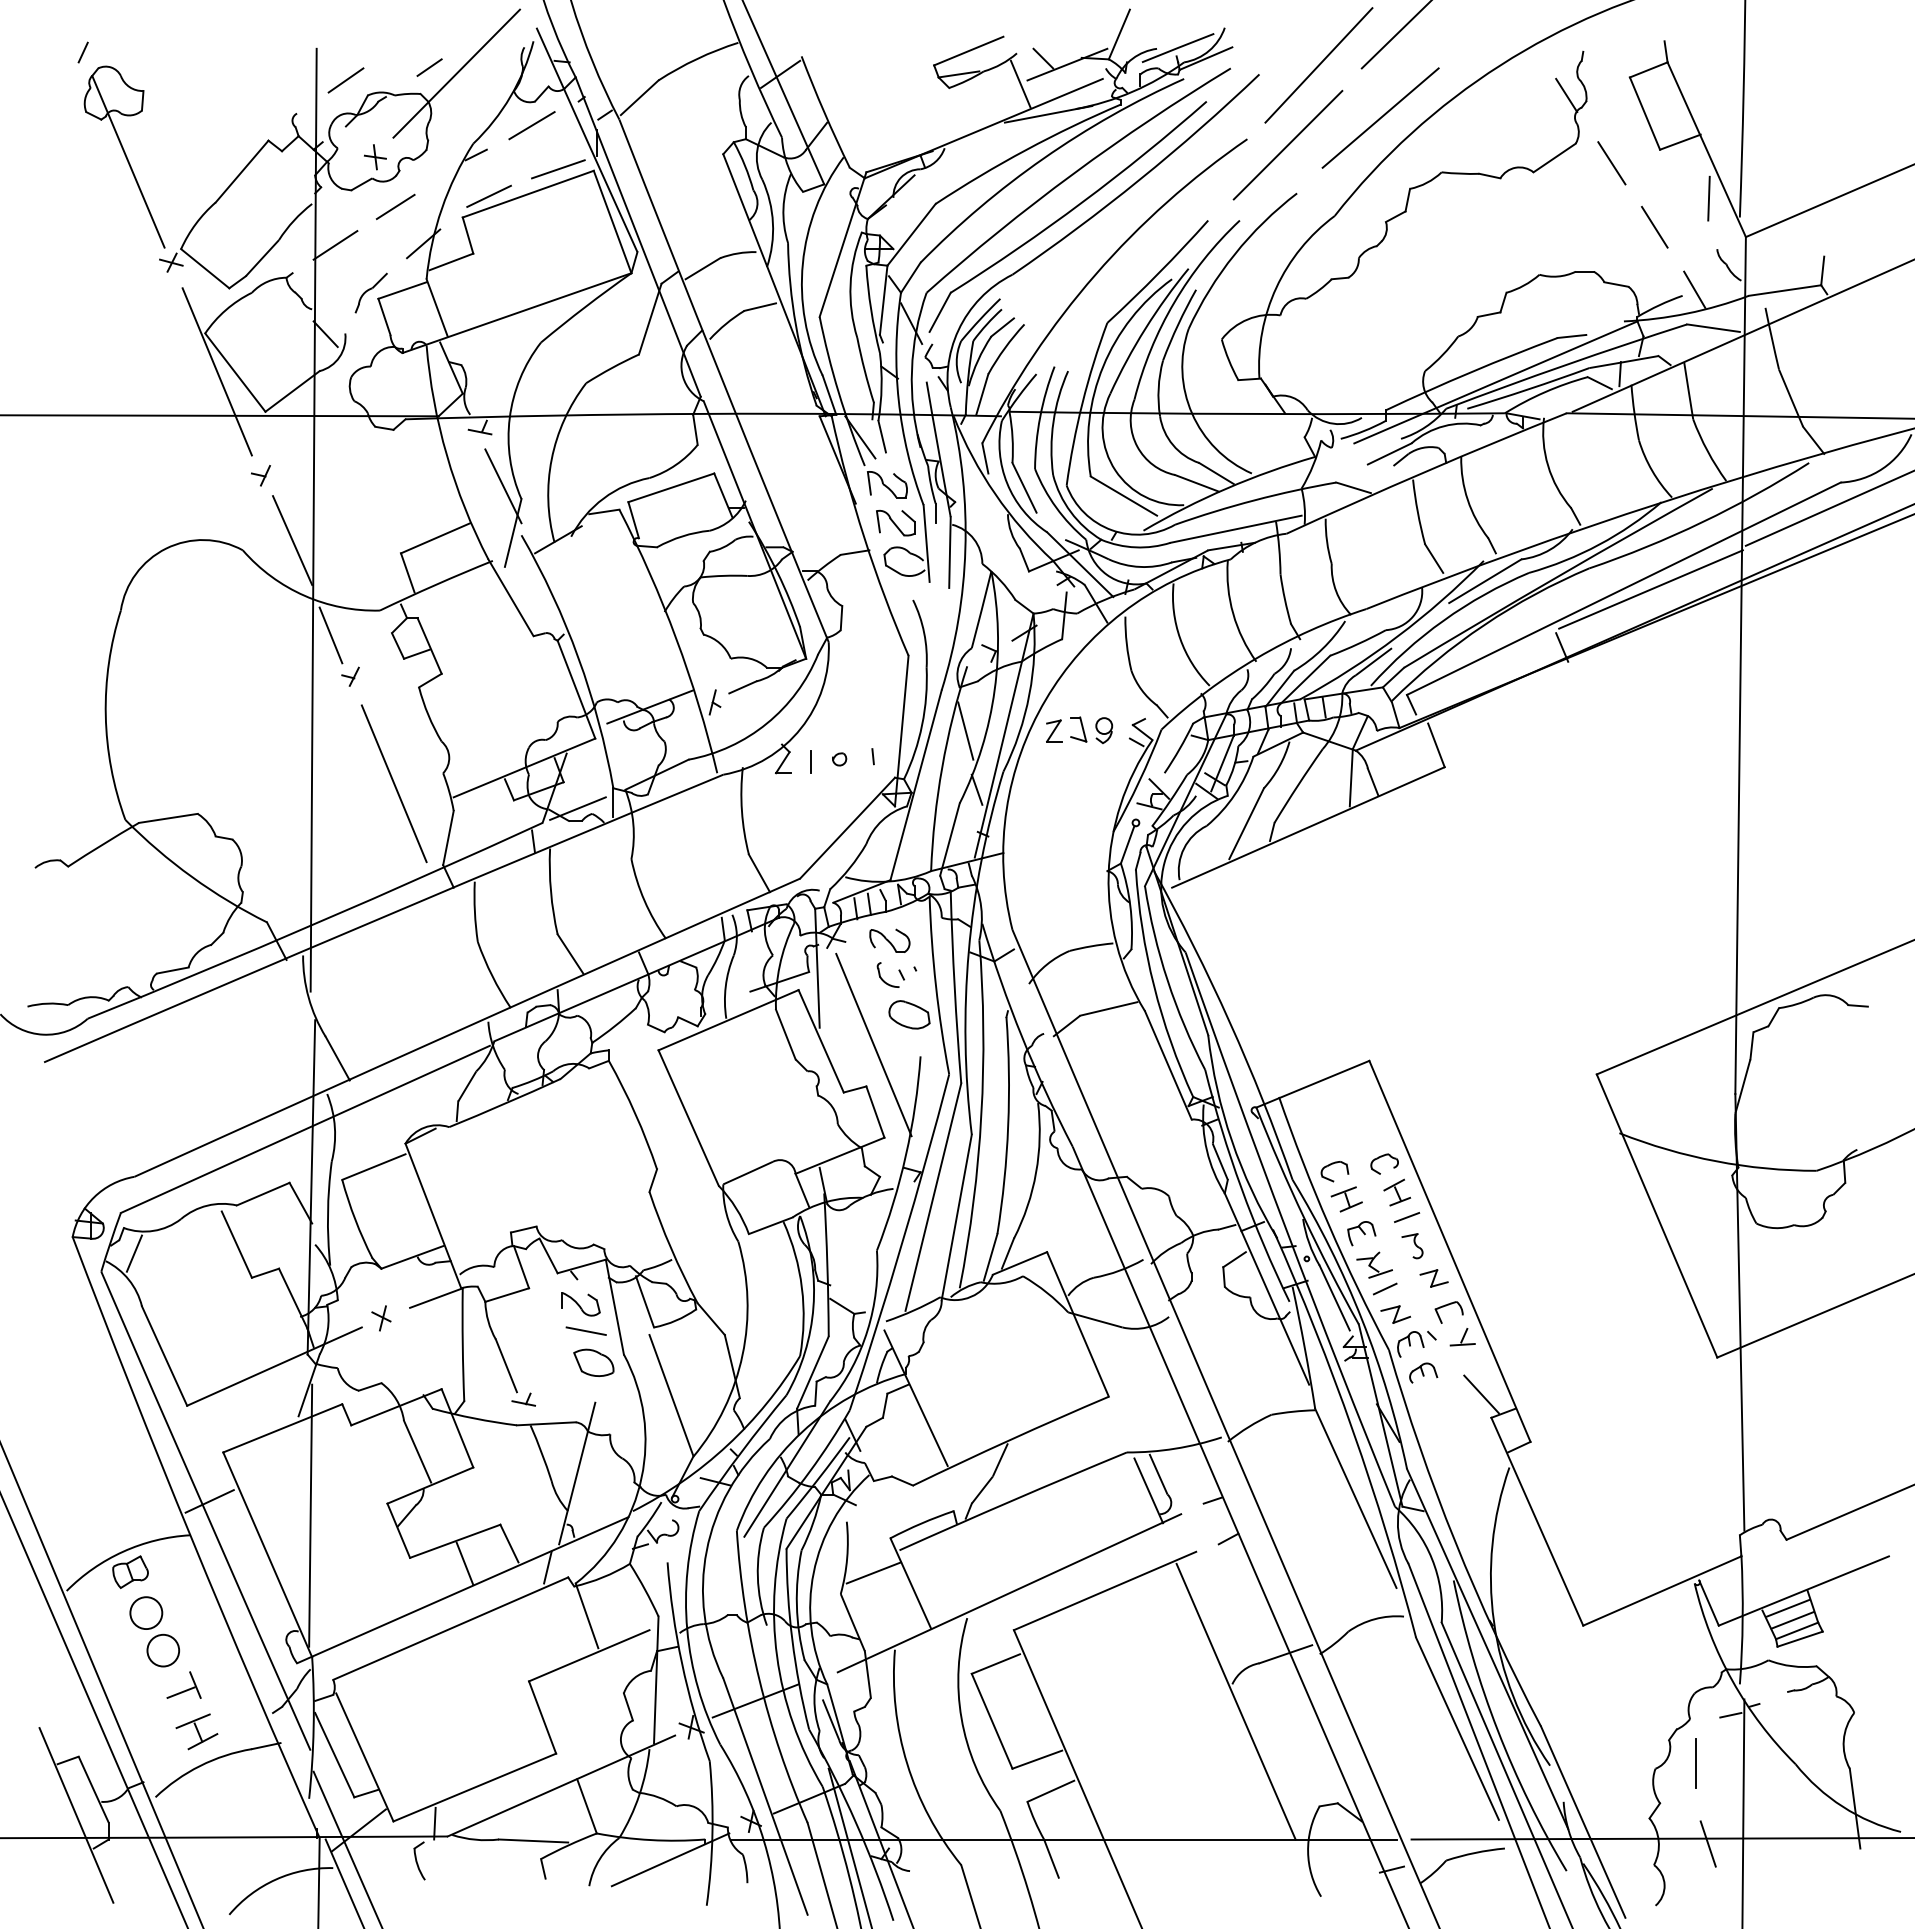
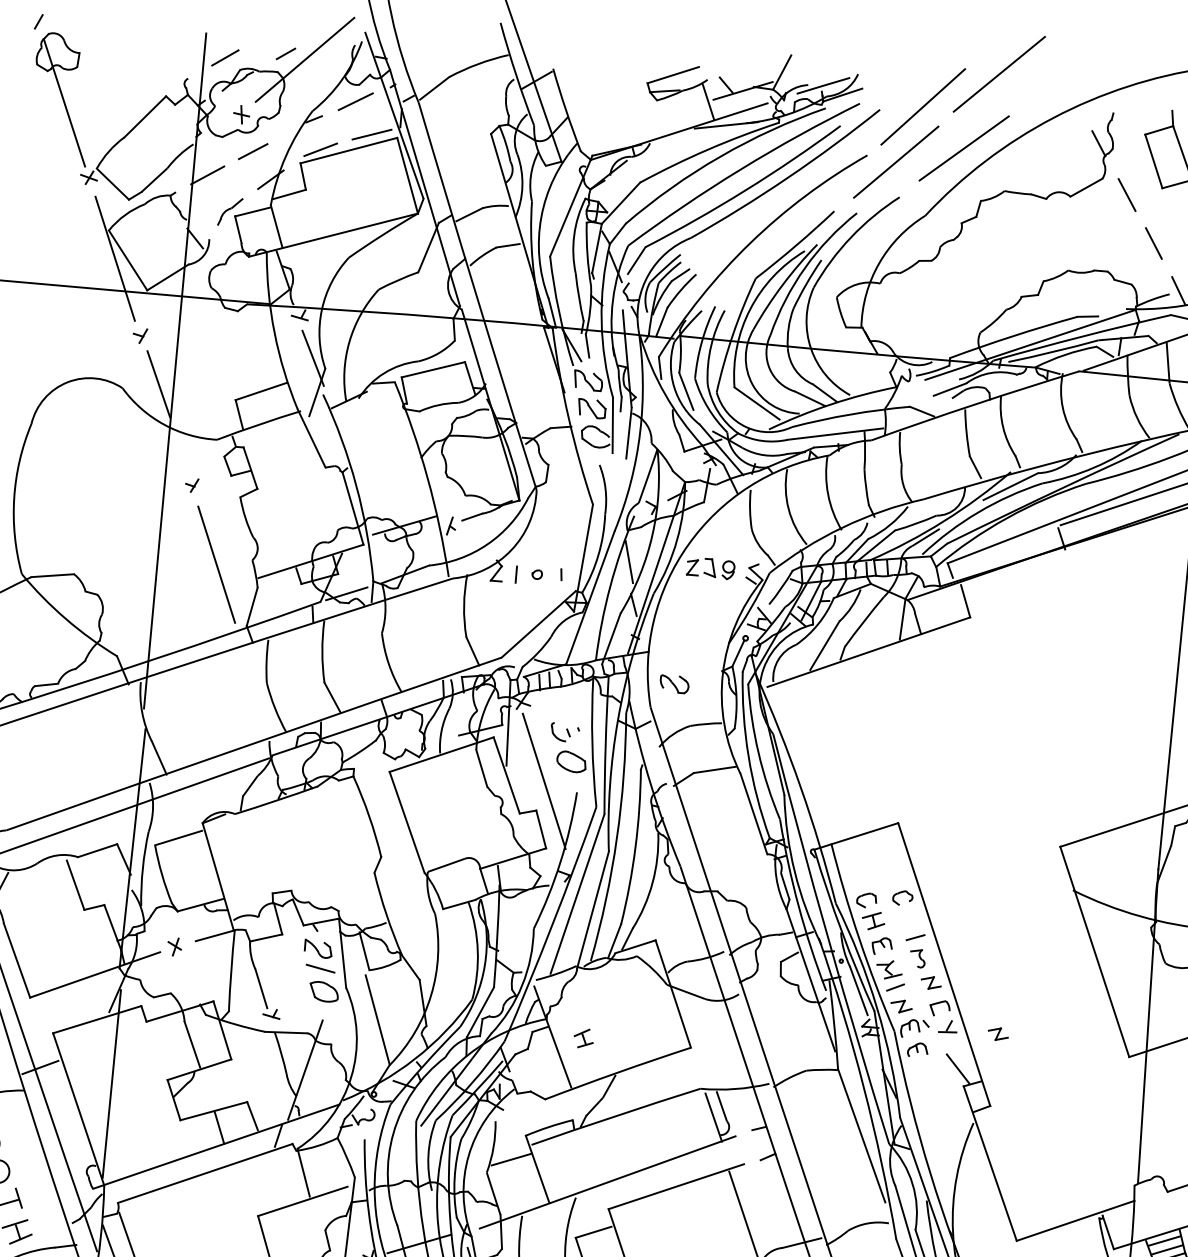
line: (330, 635) -> (180, 454), removed
part: (889, 940) -> (674, 683), moved
part: (1397, 1192) -> (583, 1038), moved
part: (1532, 1341) -> (997, 1034), added

